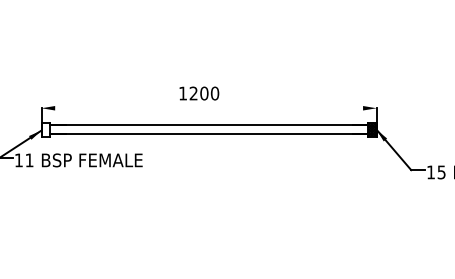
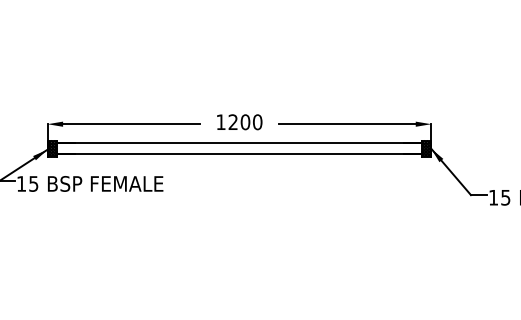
text: (199, 93) -> (239, 122), moved
line: (114, 108) -> (131, 124), added
line: (303, 108) -> (347, 124), added
hatch: (45, 129) -> (52, 148), added
text: (29, 160) -> (33, 184), 11 -> 15

